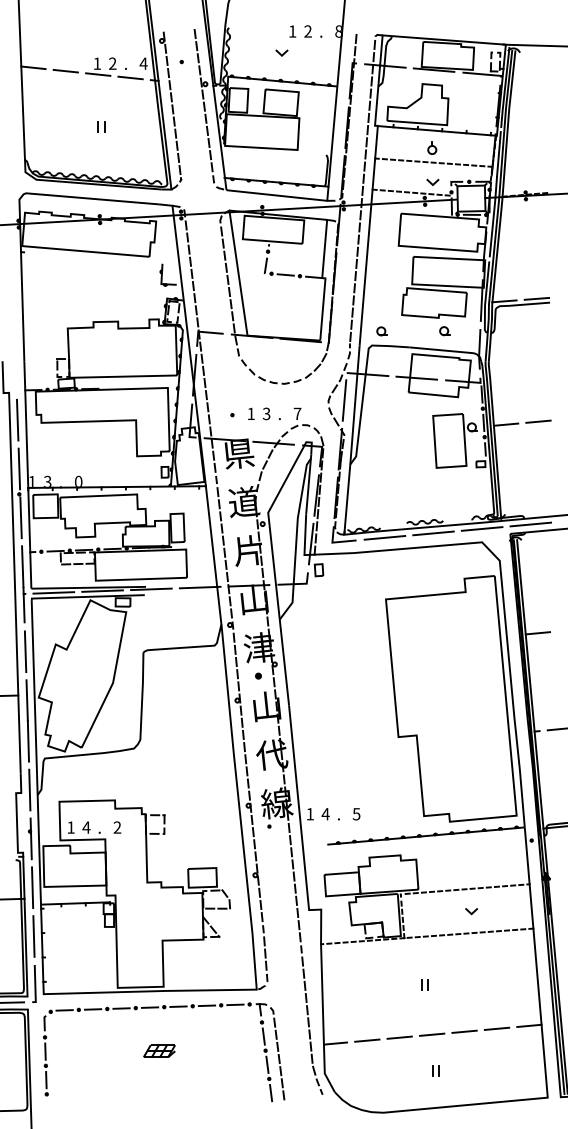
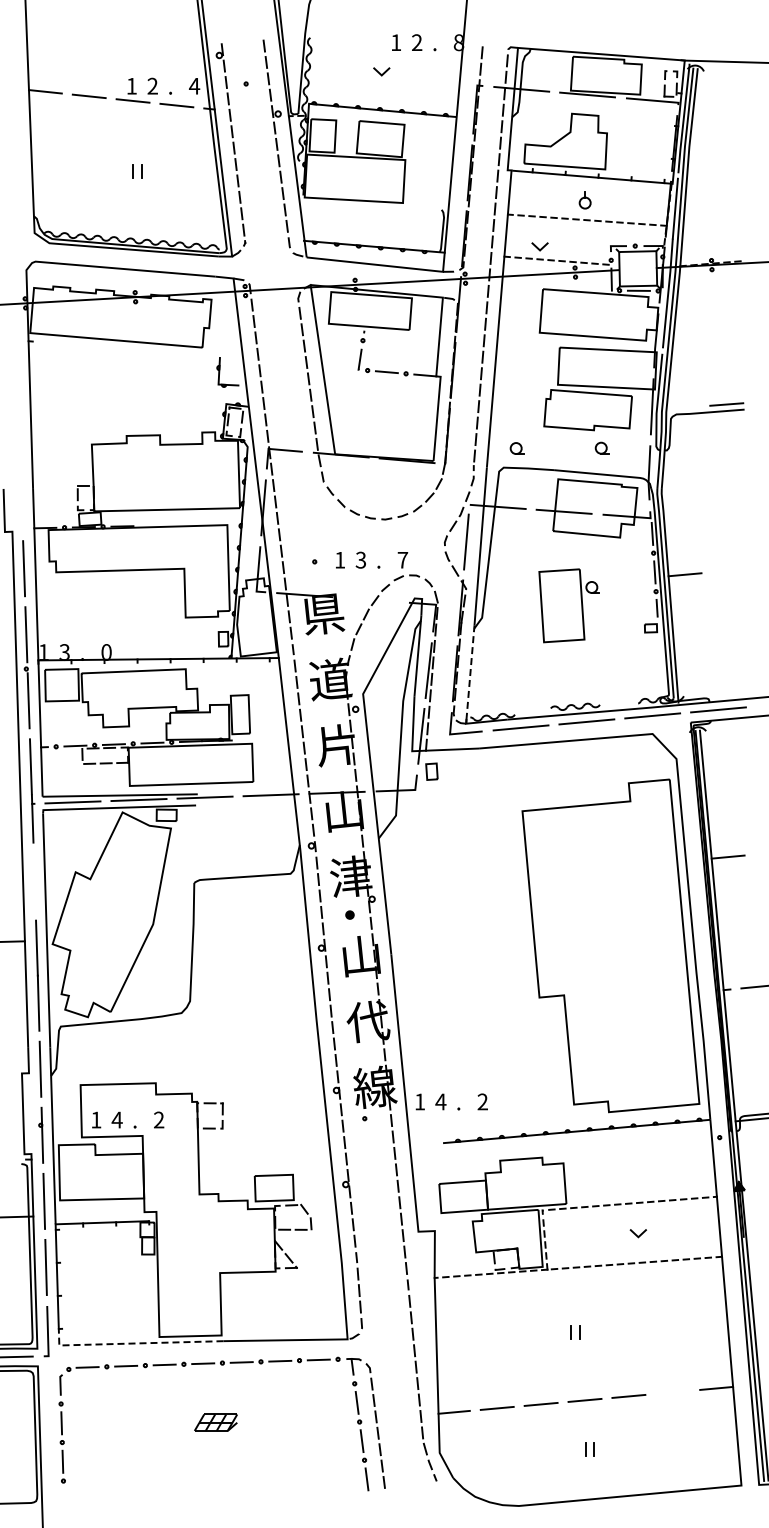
line: (431, 182) -> (538, 247), moved
line: (504, 301) -> (682, 407), removed
line: (538, 421) -> (728, 570), removed
part: (454, 440) -> (568, 605), moved
line: (273, 442) -> (370, 599), removed
line: (347, 496) -> (470, 672), solid -> dashed
line: (25, 651) -> (34, 881), removed
text: (356, 813) -> (482, 1101), 5 -> 2
line: (97, 992) -> (131, 1343), solid -> dashed
line: (496, 1028) -> (672, 1391), removed

